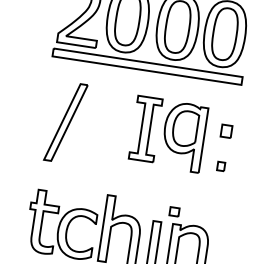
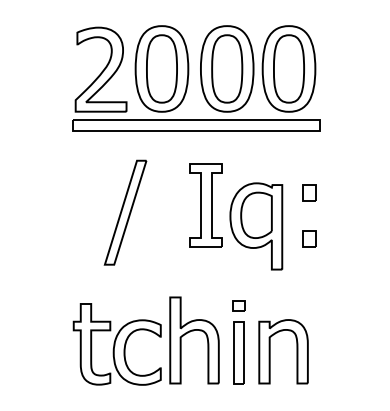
part: (65, 122) -> (125, 212), moved
part: (184, 137) -> (256, 226), moved
part: (221, 166) -> (309, 238), size x1.43
part: (174, 211) -> (238, 305), moved

